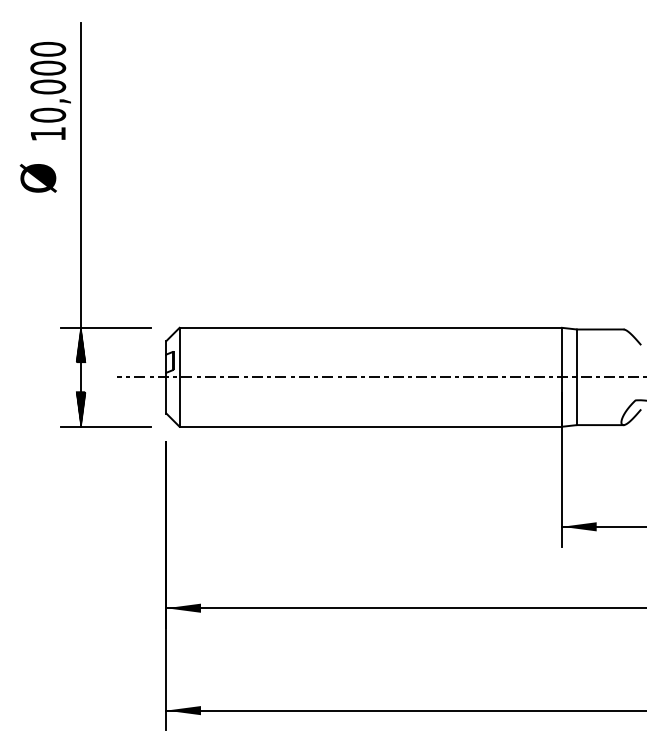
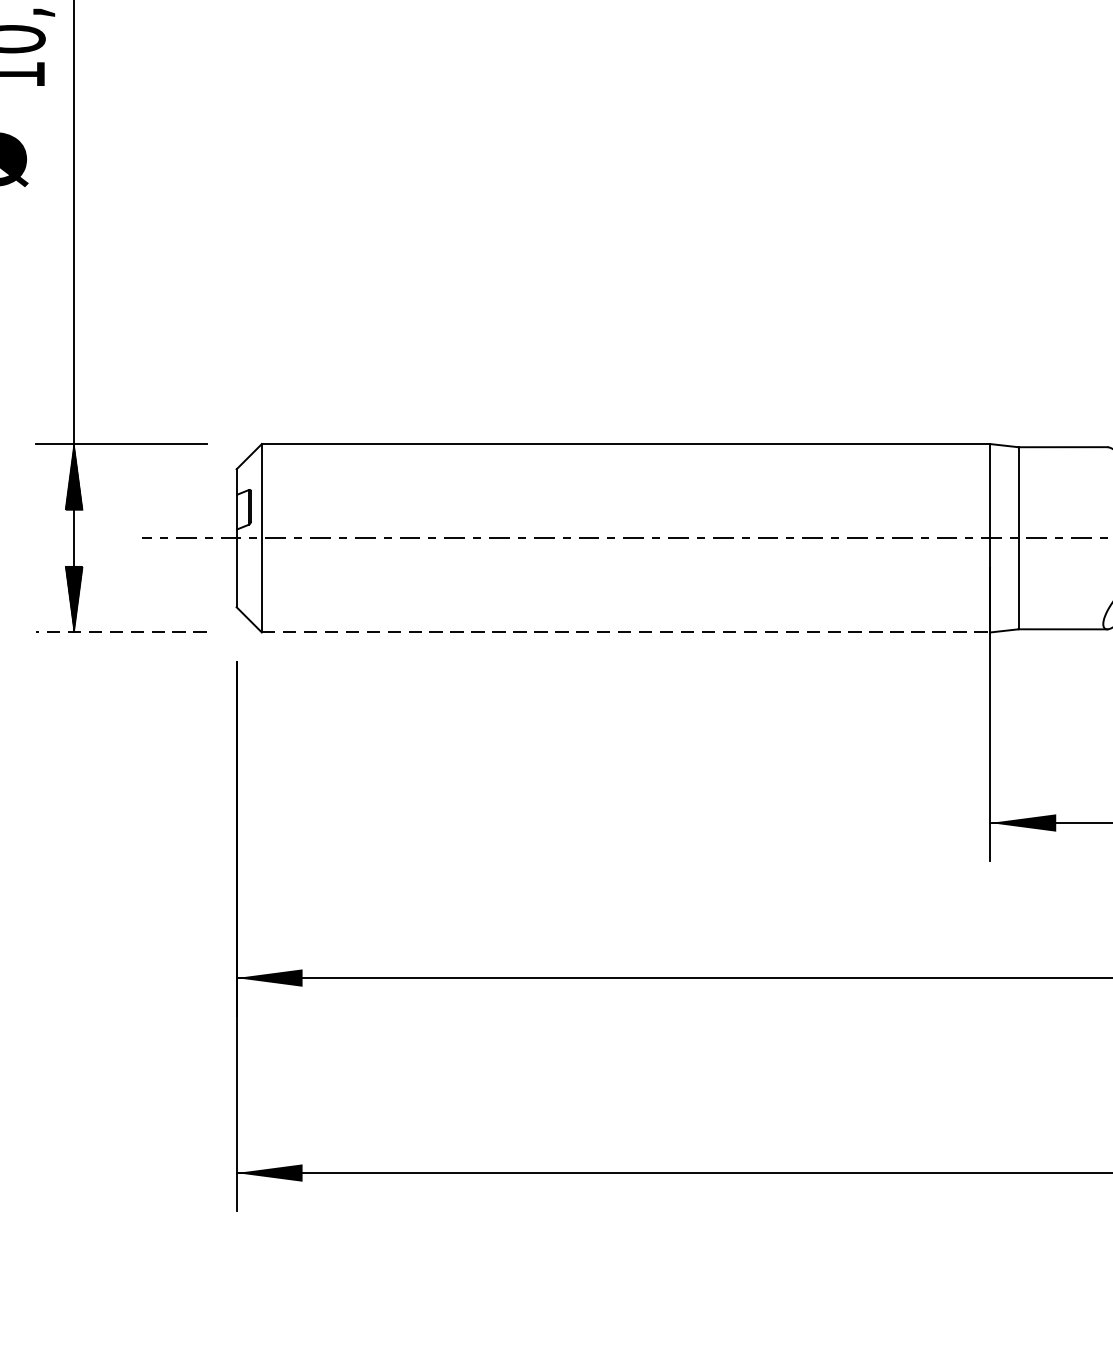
line: (105, 426) -> (120, 631), solid -> dashed
line: (371, 426) -> (627, 631), solid -> dashed

